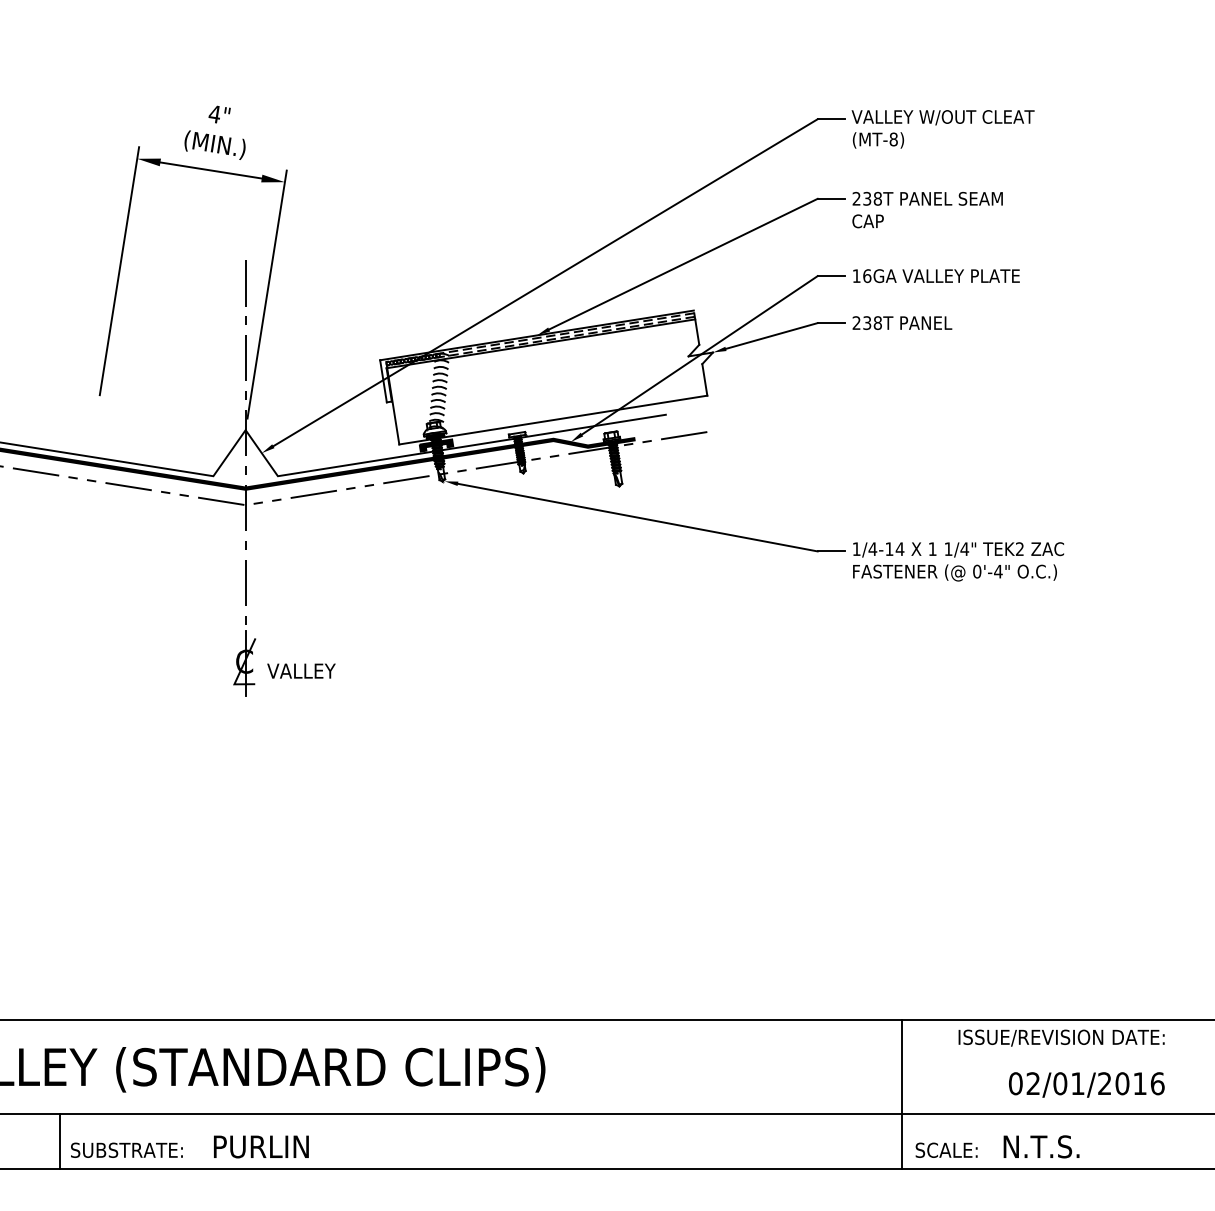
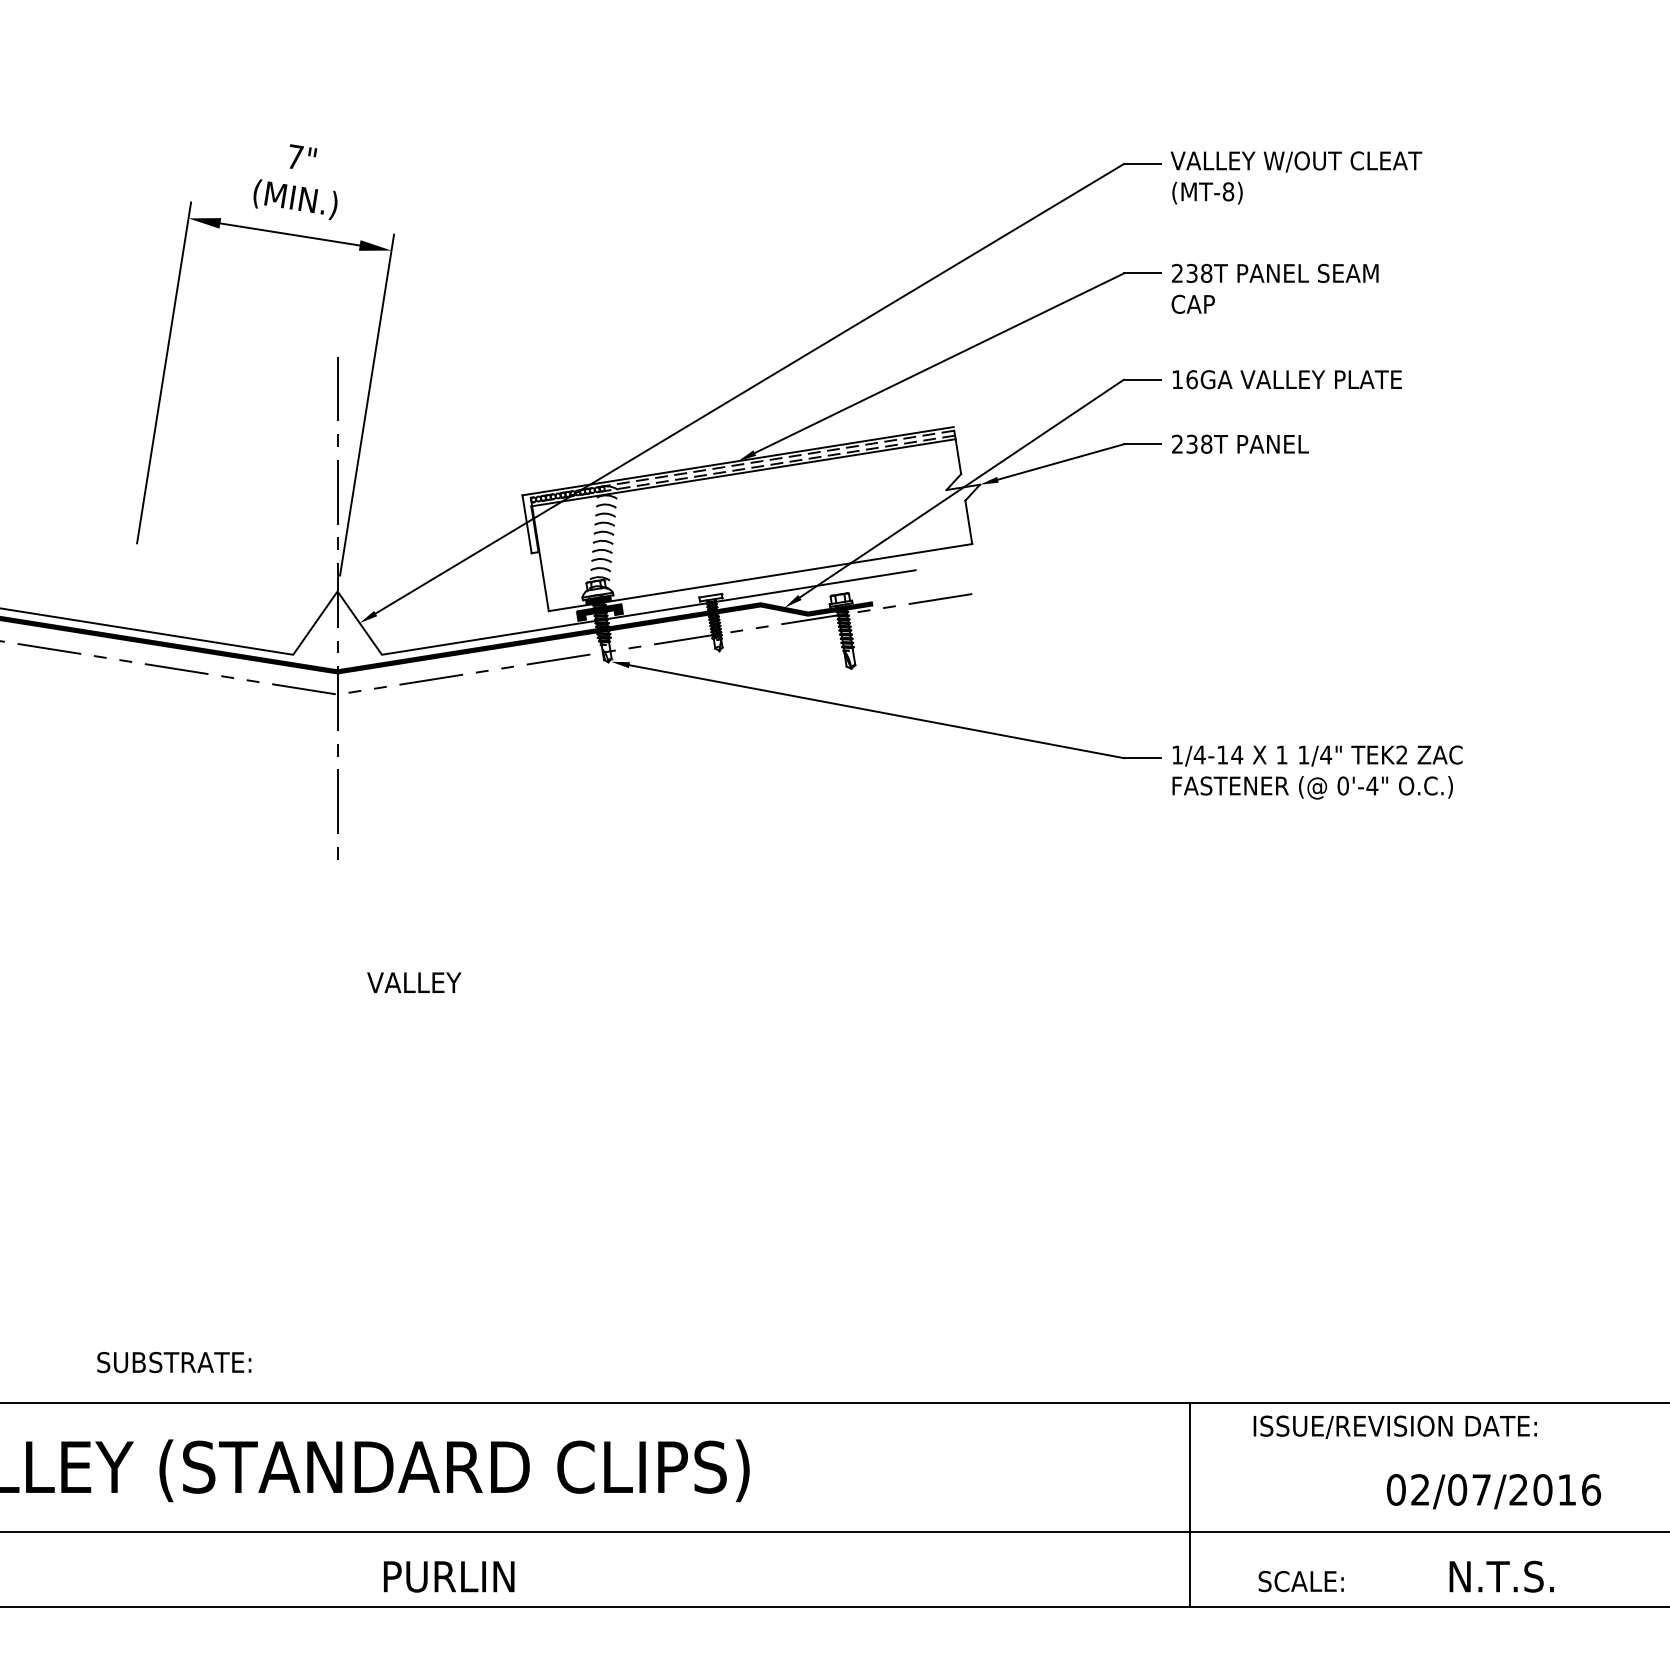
text: (214, 113) -> (294, 156), 4" -> 7"
part: (244, 663) -> (335, 912), removed
text: (301, 670) -> (414, 982), moved
text: (1061, 1037) -> (1394, 1426), moved
text: (1077, 1083) -> (1481, 1489), 02/01/2016 -> 02/07/2016
line: (902, 1094) -> (1190, 1504), moved
line: (60, 1141) -> (82, 1569), removed
text: (261, 1146) -> (449, 1576), moved
text: (1041, 1146) -> (1501, 1576), moved
text: (127, 1150) -> (174, 1362), moved

